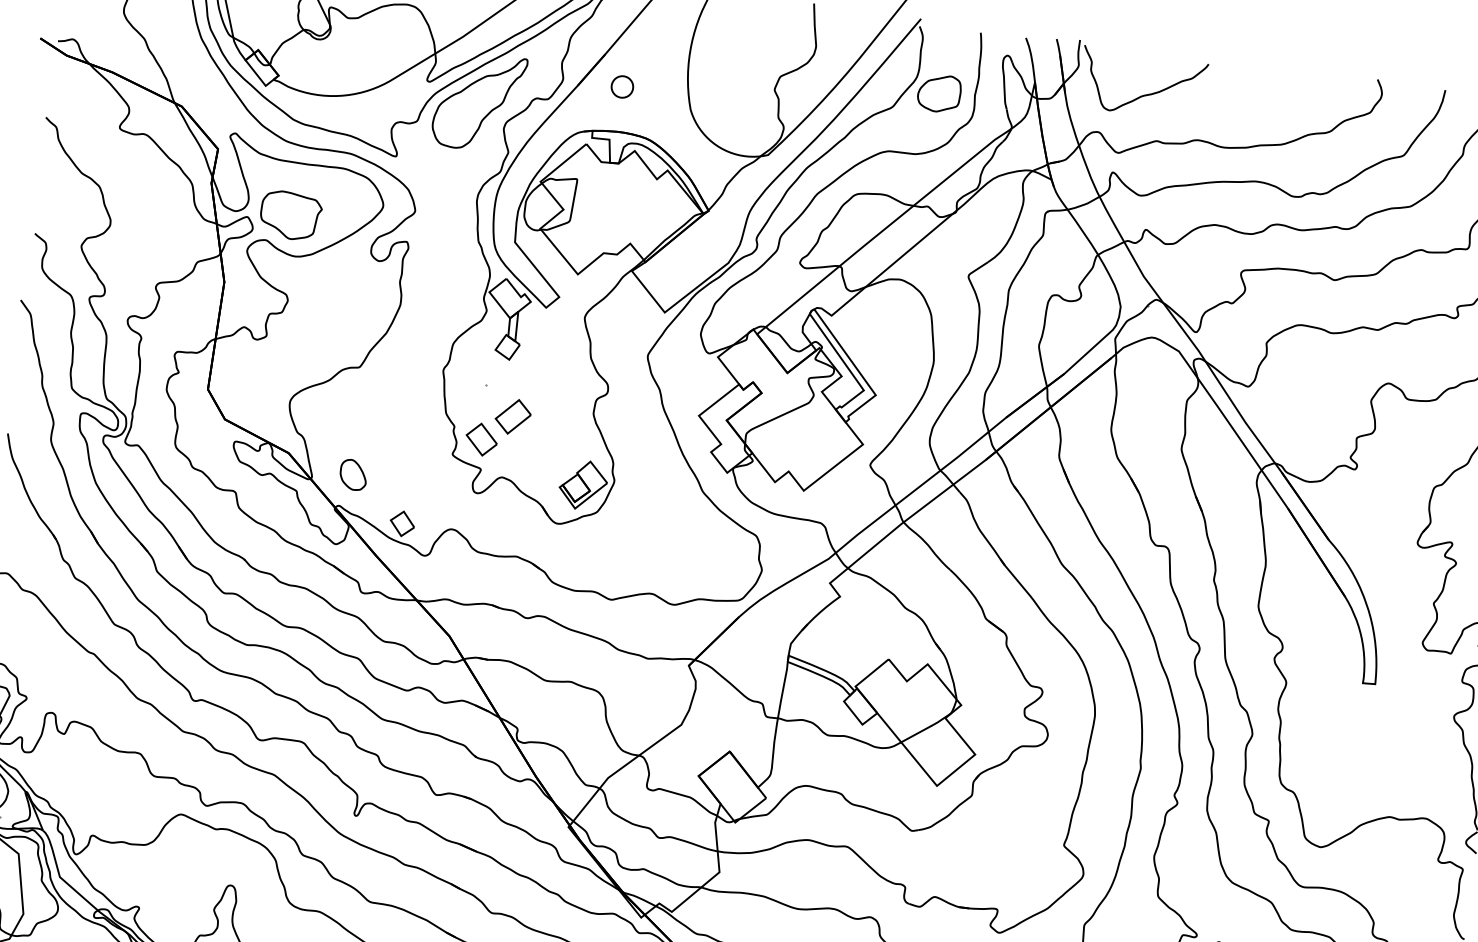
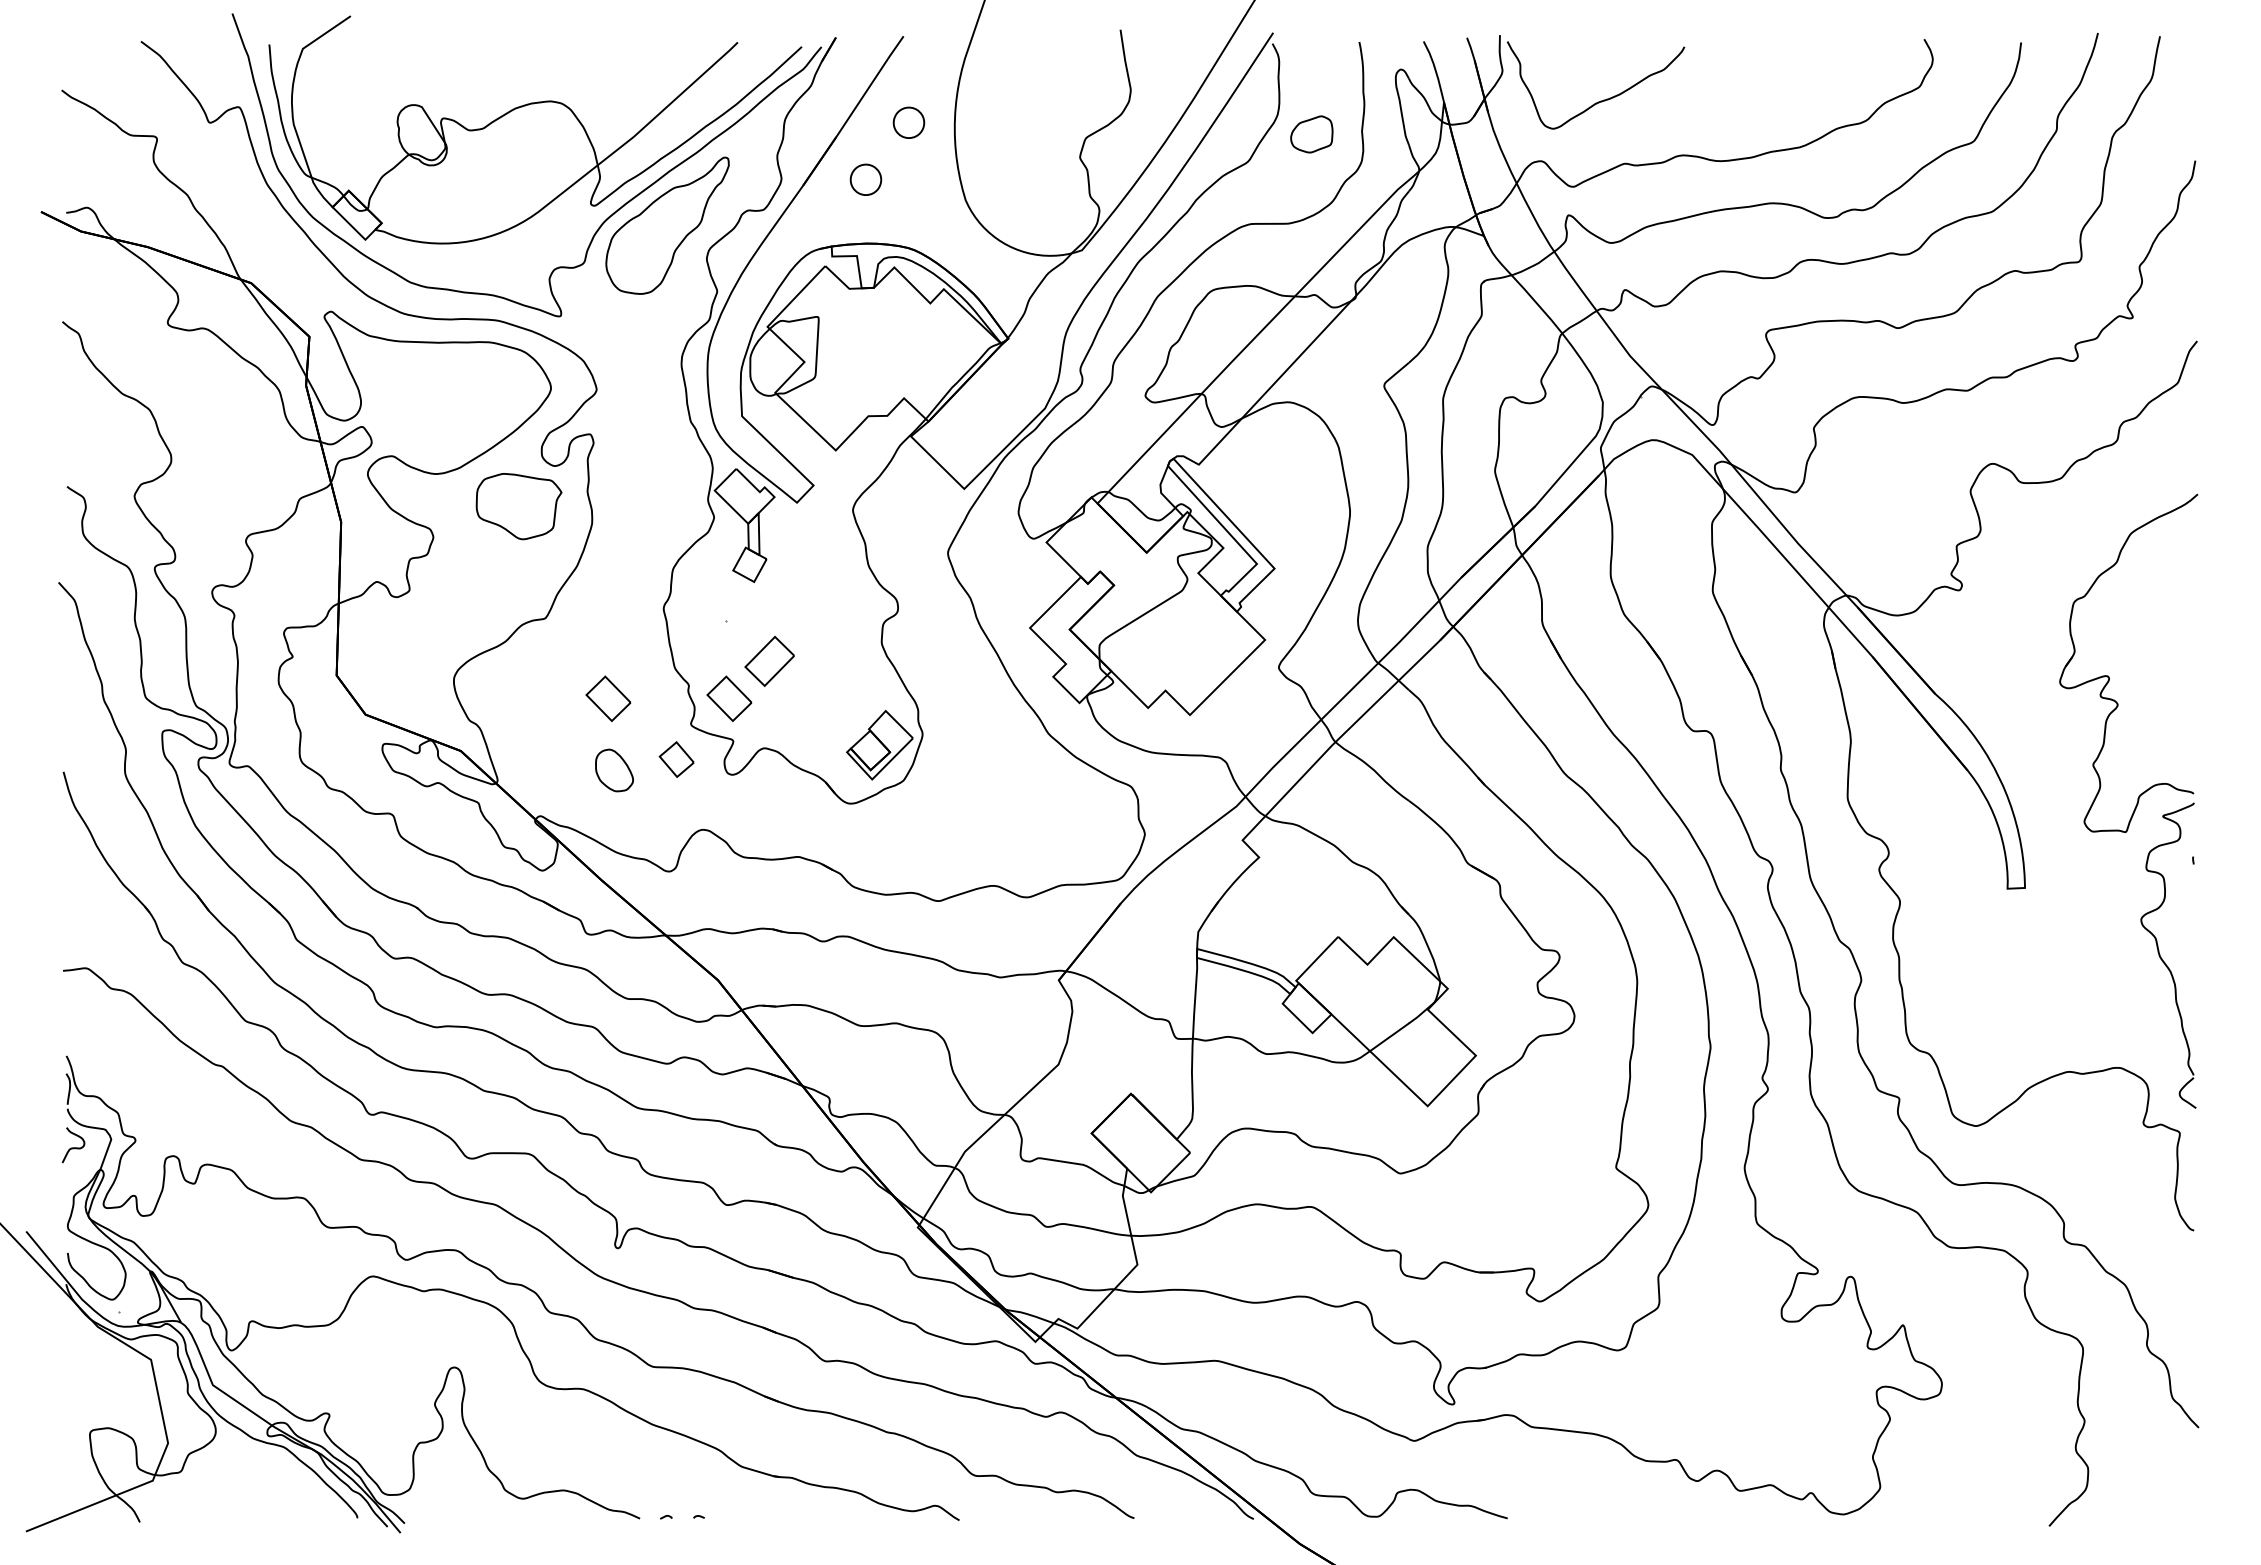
part: (657, 50) -> (908, 122), added
part: (939, 93) -> (1311, 134), size x0.7
part: (290, 215) -> (518, 506), moved
part: (396, 429) -> (608, 698), added
part: (353, 474) -> (614, 770), moved
part: (402, 523) -> (676, 759), moved

